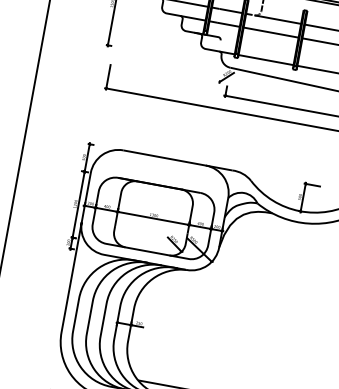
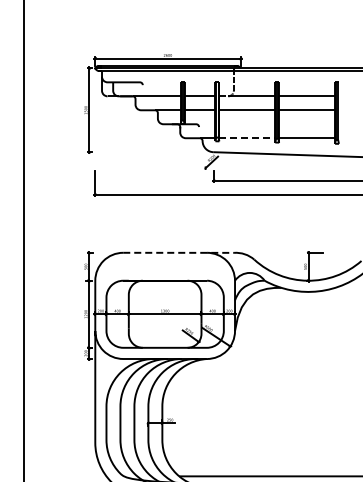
line: (266, 60) -> (247, 138), solid -> dashed
line: (178, 160) -> (179, 252), solid -> dashed

